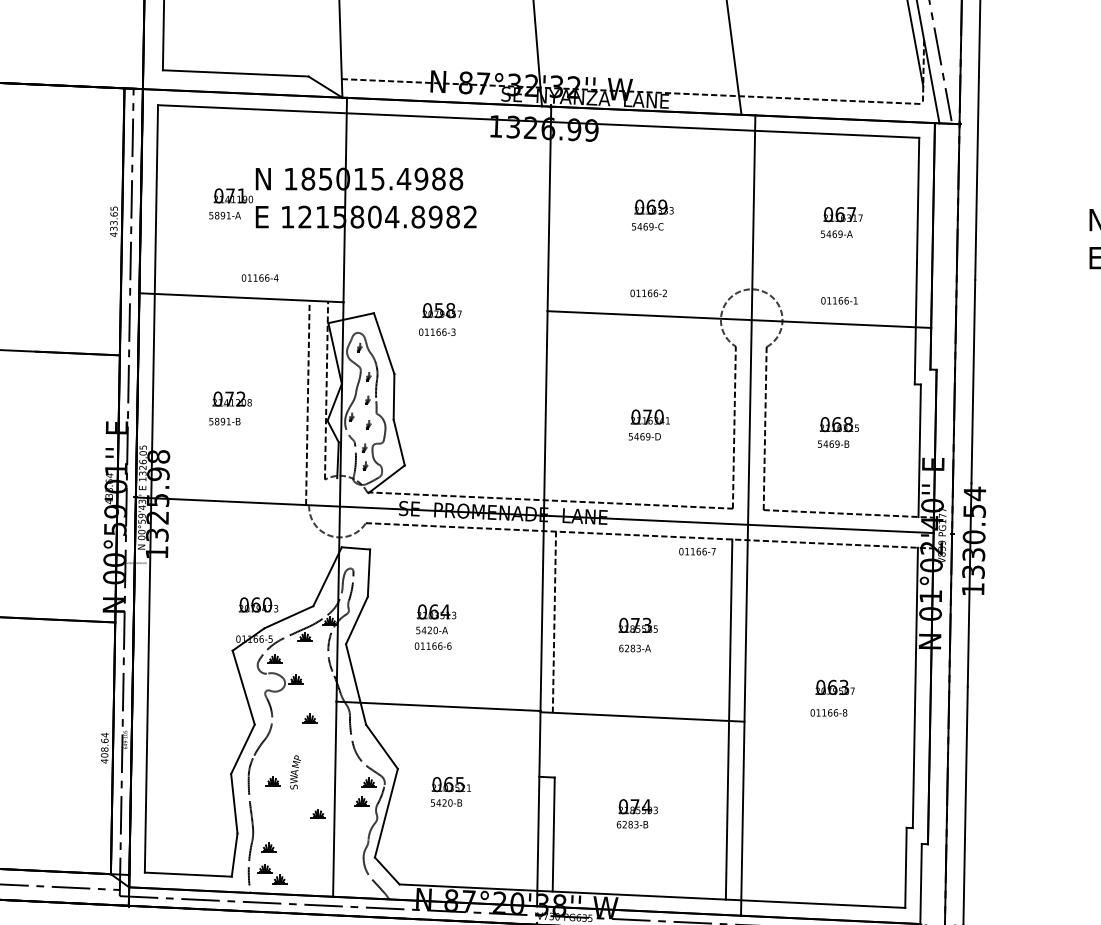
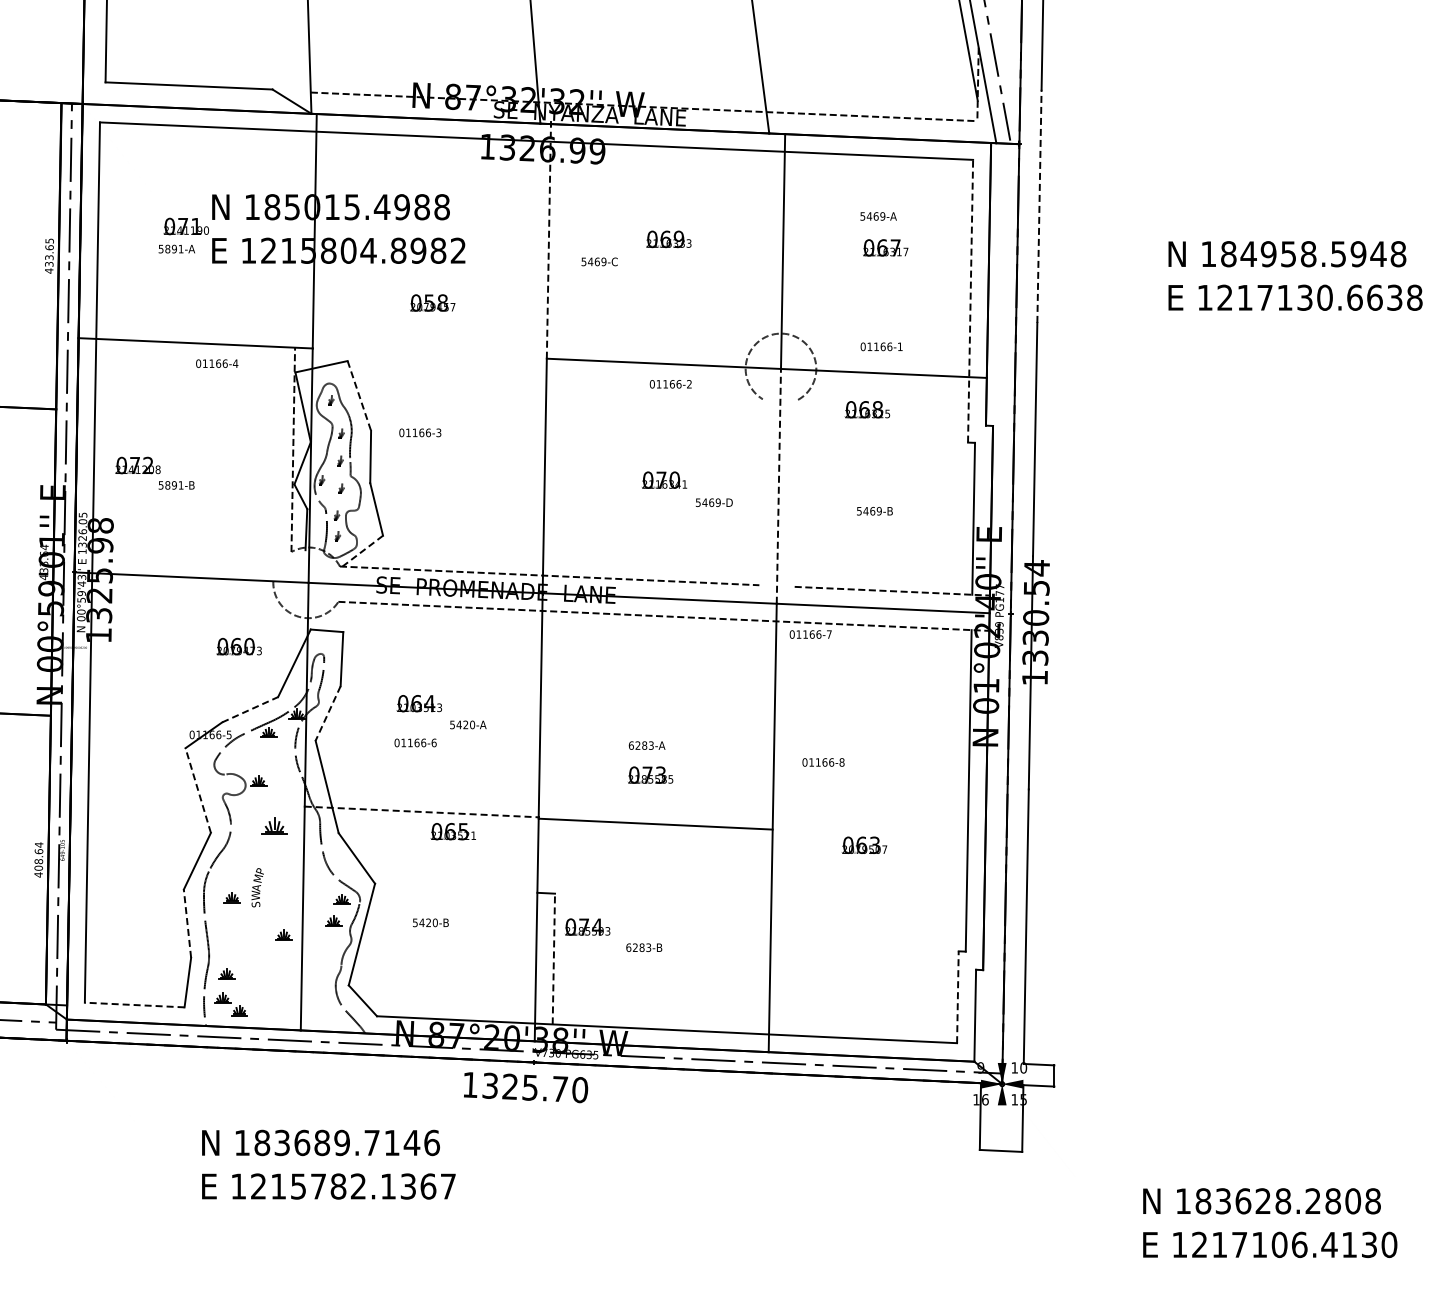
line: (977, 178) -> (1039, 206), solid -> dashed
line: (549, 208) -> (548, 240), solid -> dashed
text: (647, 226) -> (599, 261), moved
text: (836, 234) -> (878, 216), moved
line: (916, 260) -> (970, 300), solid -> dashed
text: (260, 277) -> (217, 363), moved
text: (648, 293) -> (670, 384), moved
text: (441, 310) -> (432, 302), moved
text: (437, 331) -> (420, 432), moved
line: (384, 343) -> (359, 395), solid -> dashed
text: (231, 399) -> (137, 465), moved
line: (307, 403) -> (271, 464), removed
line: (749, 421) -> (778, 485), solid -> dashed
text: (839, 424) -> (867, 409), moved
line: (733, 427) -> (760, 492), removed
line: (765, 427) -> (796, 492), removed
text: (644, 436) -> (714, 502), moved
line: (386, 479) -> (361, 551), solid -> dashed
text: (697, 551) -> (810, 634), moved
text: (257, 604) -> (238, 646), moved
line: (289, 617) -> (250, 709), solid -> dashed
line: (356, 620) -> (327, 713), solid -> dashed
line: (554, 622) -> (554, 715), removed
text: (637, 624) -> (650, 774), moved
text: (432, 630) -> (468, 724), moved
part: (274, 658) -> (233, 757), removed
text: (835, 686) -> (864, 844), moved
line: (243, 687) -> (198, 790), solid -> dashed
line: (439, 705) -> (422, 811), solid -> dashed
text: (828, 712) -> (823, 762), moved
part: (310, 718) -> (274, 825), size x1.6
line: (728, 719) -> (754, 826), removed
text: (450, 784) -> (452, 831), moved
line: (234, 803) -> (187, 923), solid -> dashed
text: (637, 806) -> (587, 926), moved
line: (553, 834) -> (553, 958), solid -> dashed
line: (905, 868) -> (957, 997), solid -> dashed
line: (188, 875) -> (134, 1005), solid -> dashed

